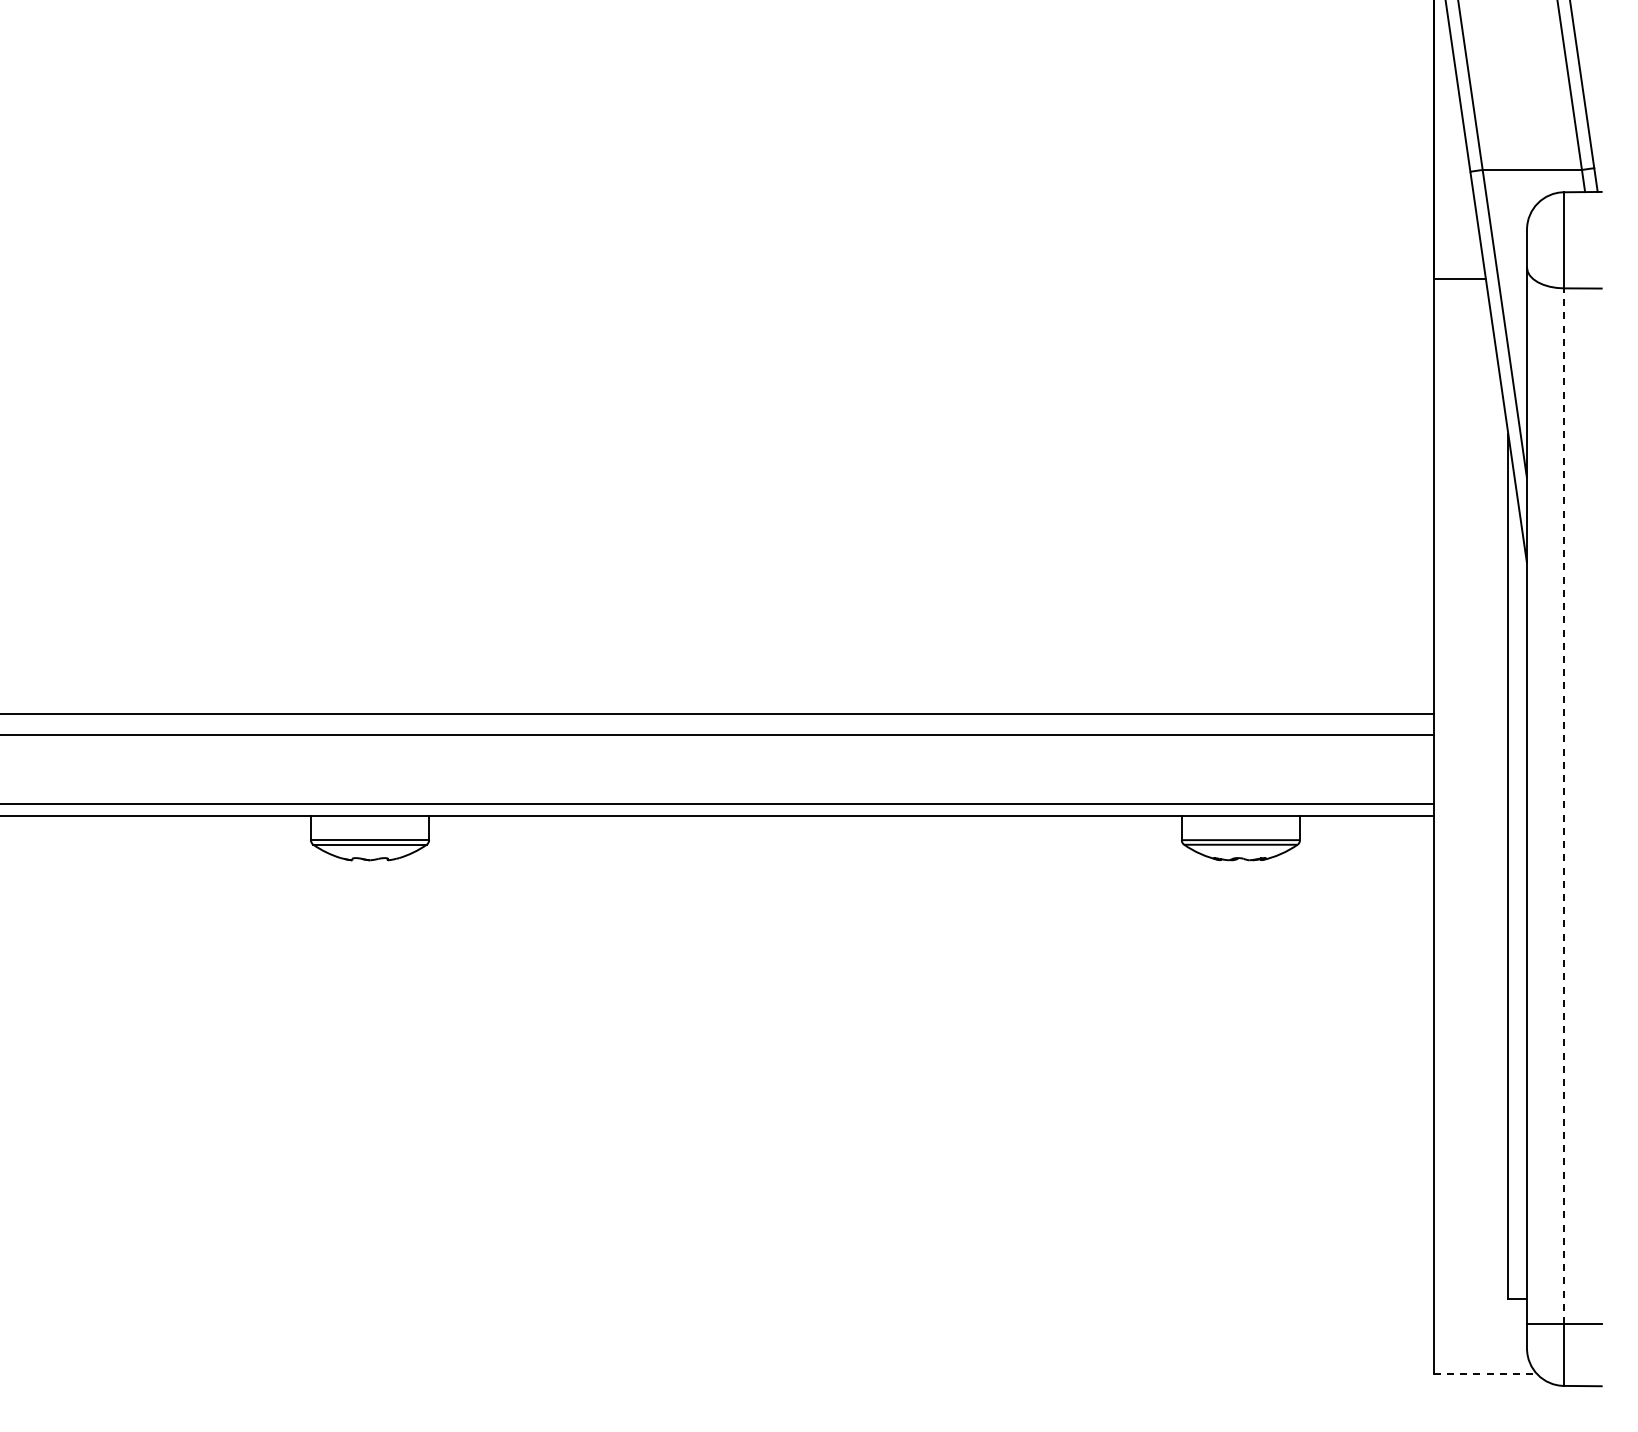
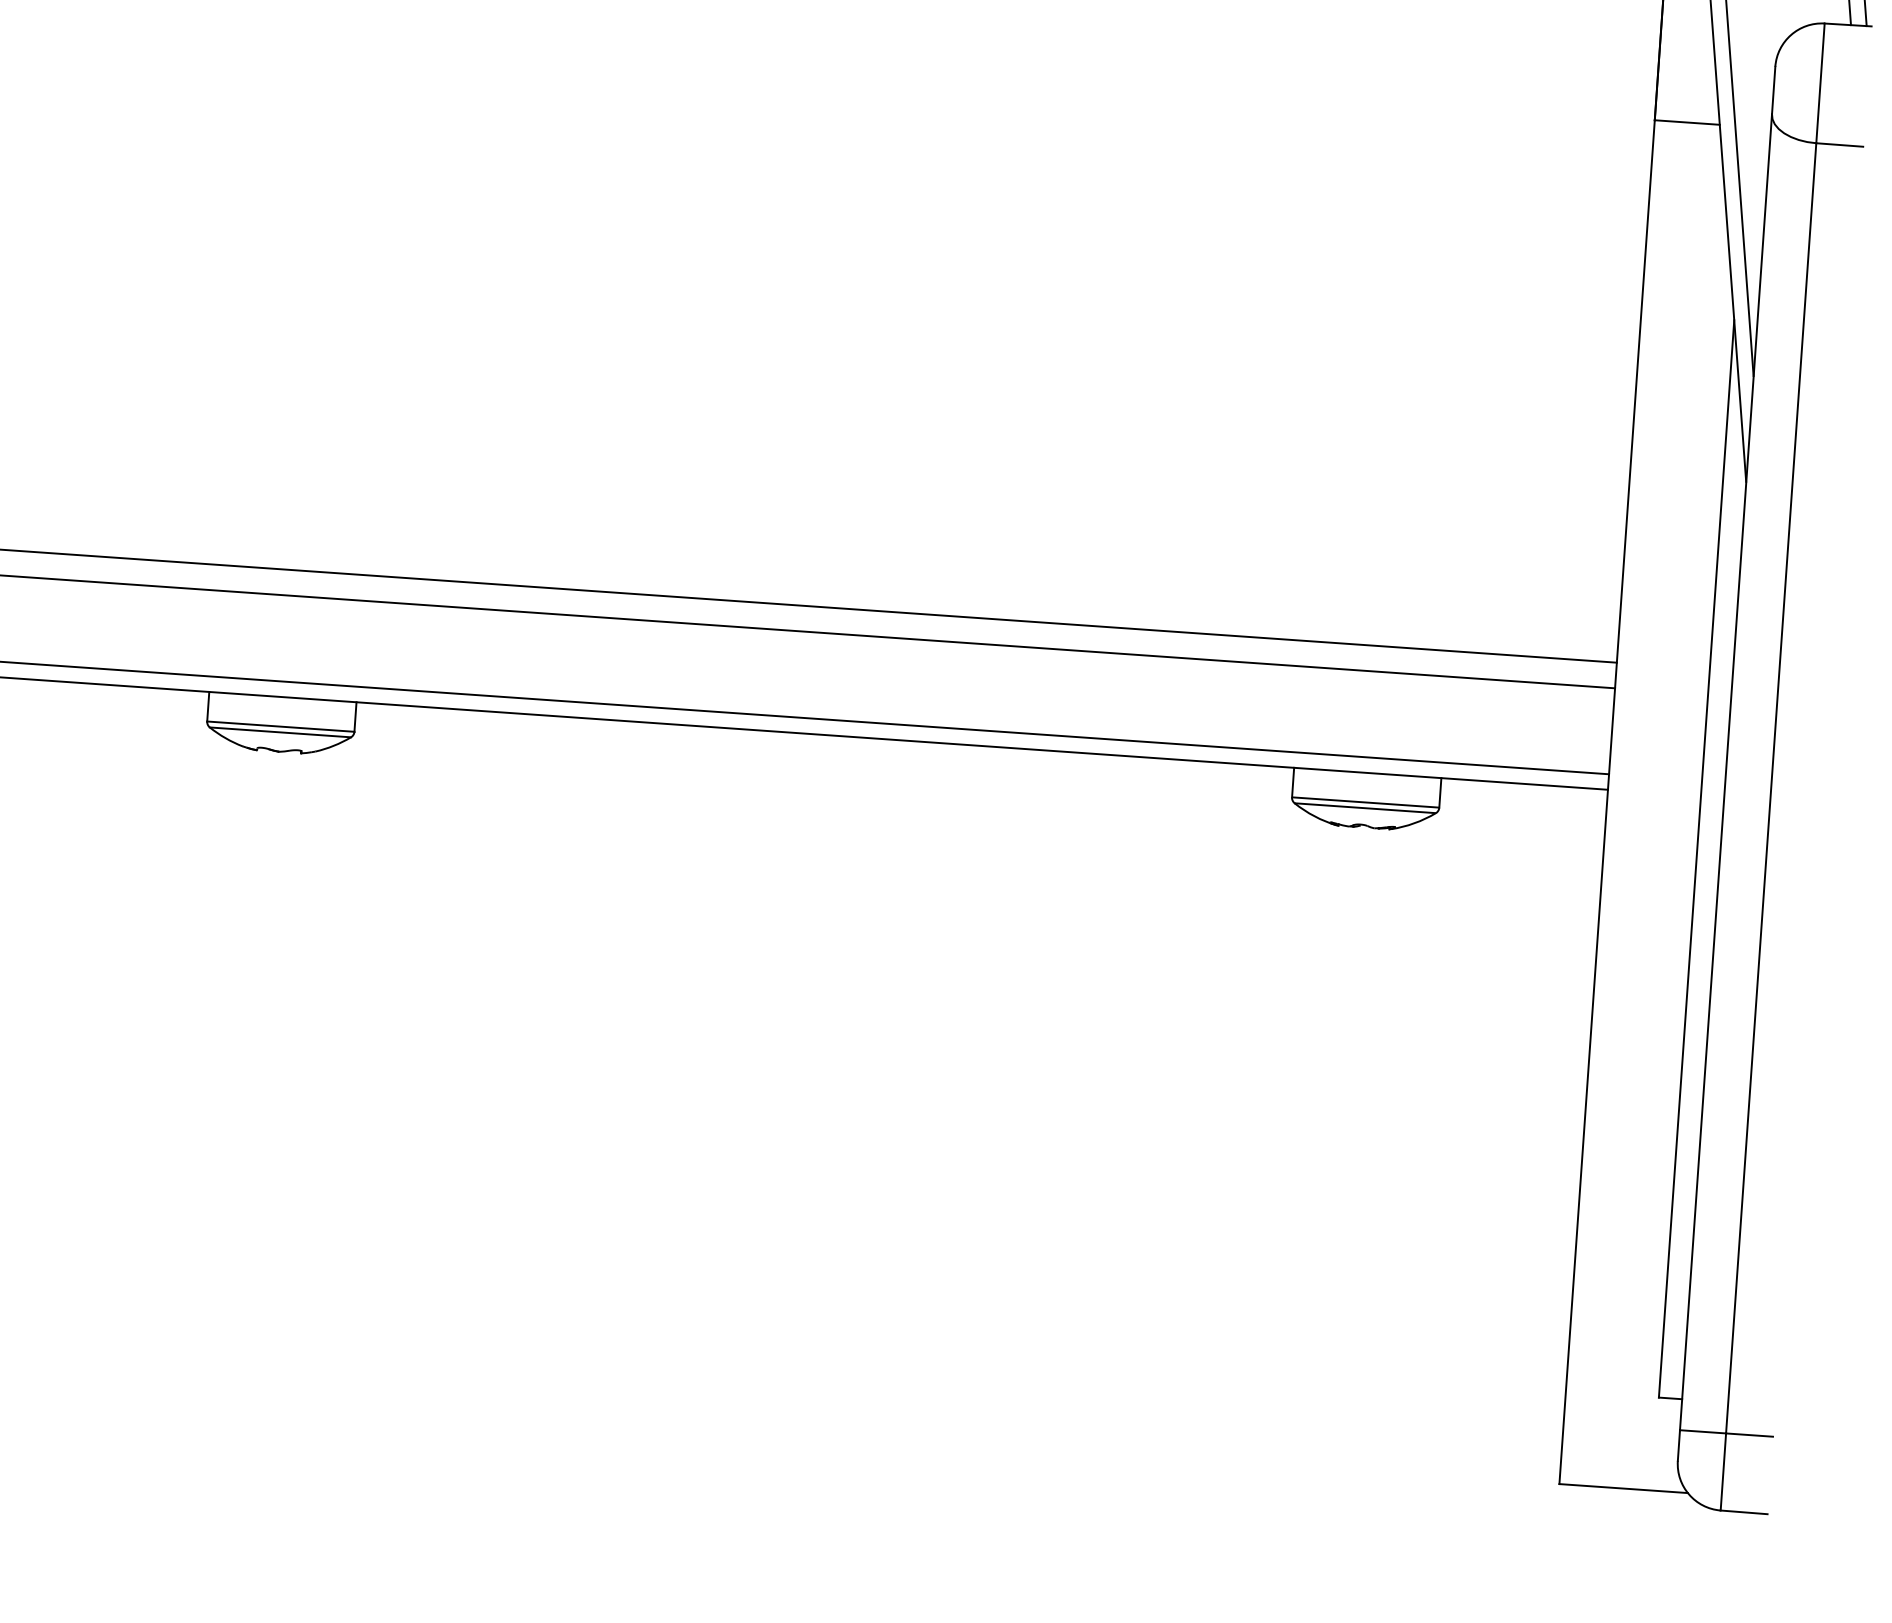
line: (1564, 806) -> (1771, 788), dashed -> solid
line: (1485, 1373) -> (1623, 1488), dashed -> solid

